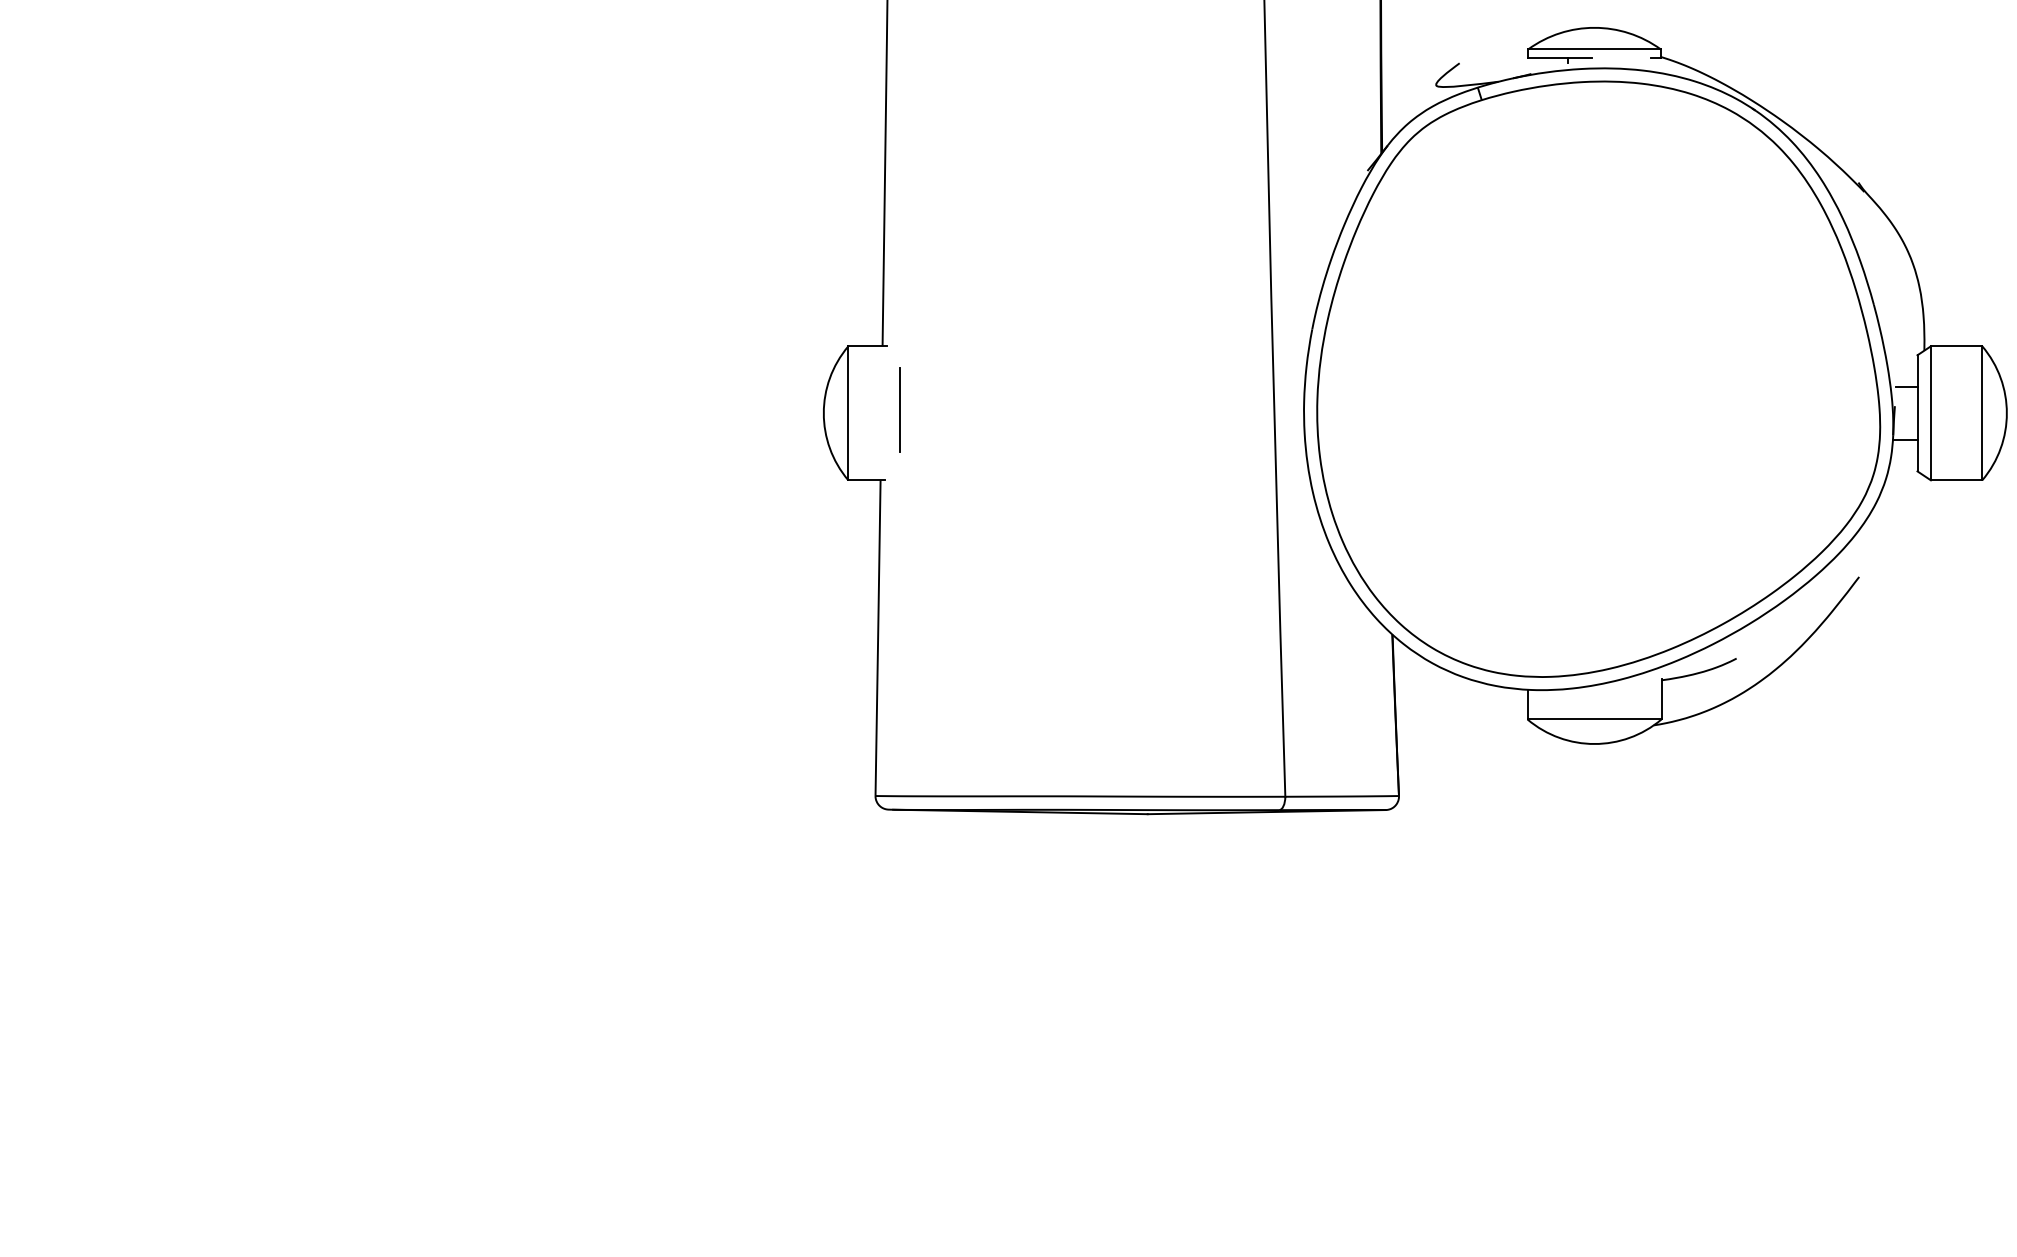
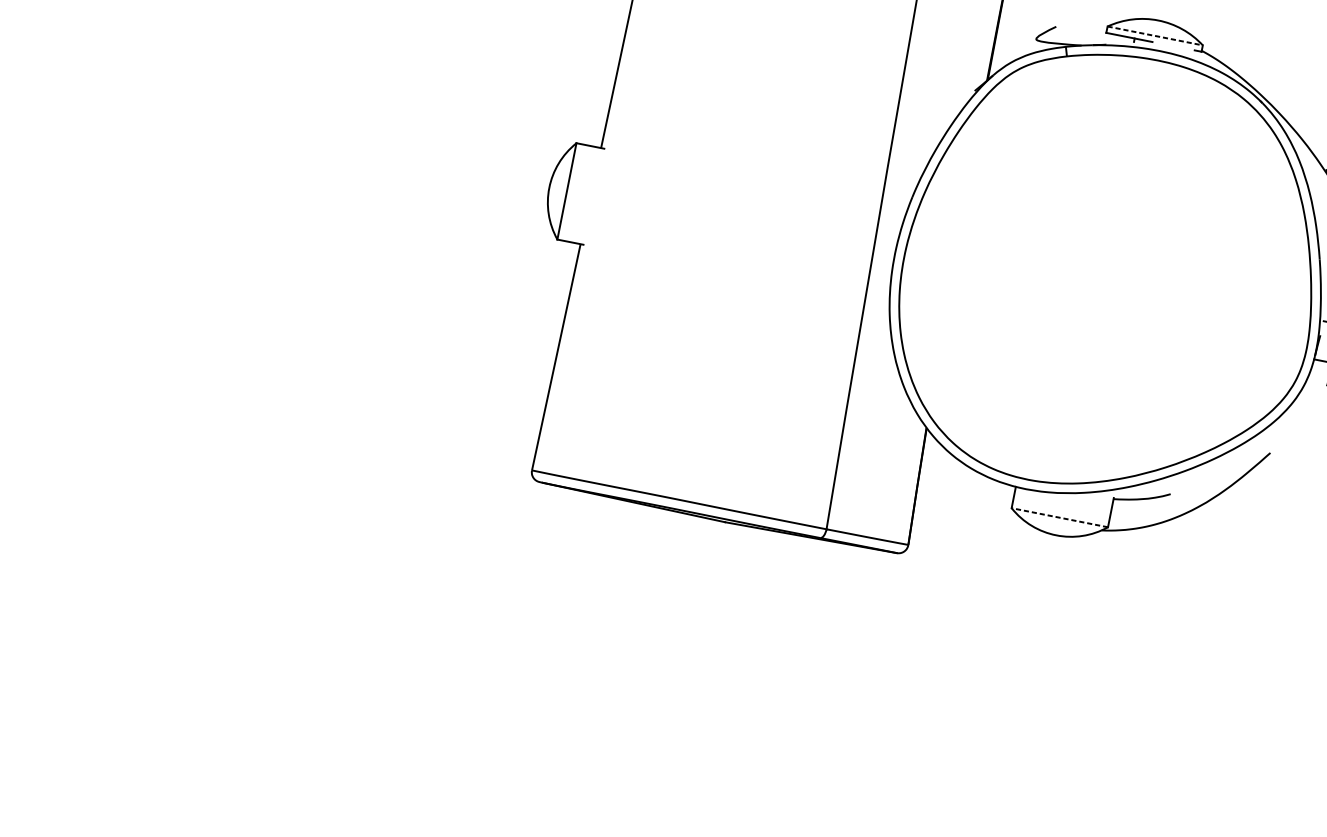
line: (1594, 49) -> (1155, 36), solid -> dashed
line: (899, 409) -> (604, 195), removed
line: (1594, 719) -> (1059, 517), solid -> dashed

